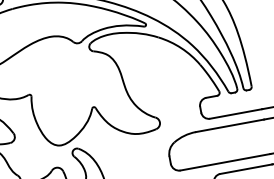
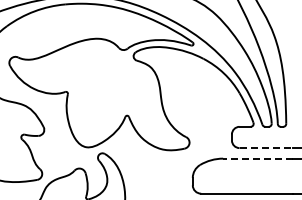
line: (236, 114) -> (266, 148), solid -> dashed
line: (229, 125) -> (257, 158), solid -> dashed

